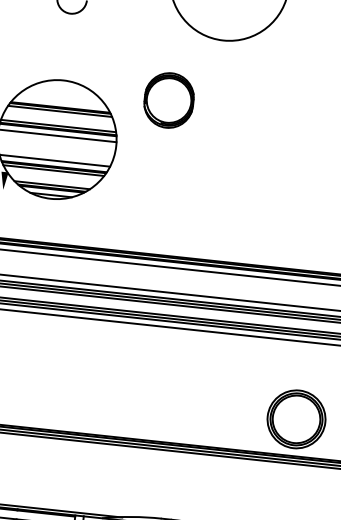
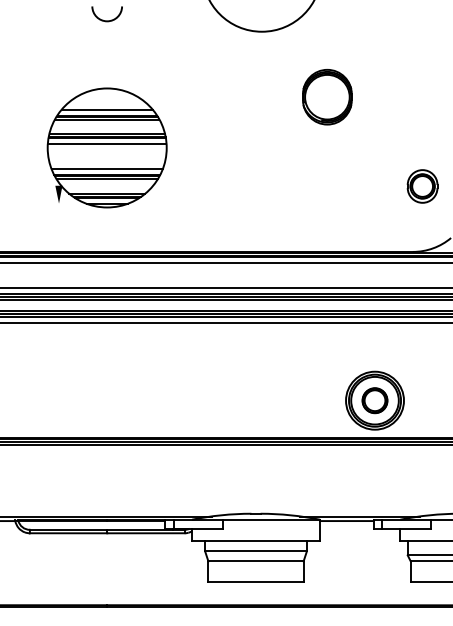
part: (169, 100) -> (327, 97), moved
line: (60, 101) -> (106, 109), added
part: (296, 419) -> (374, 400), added

